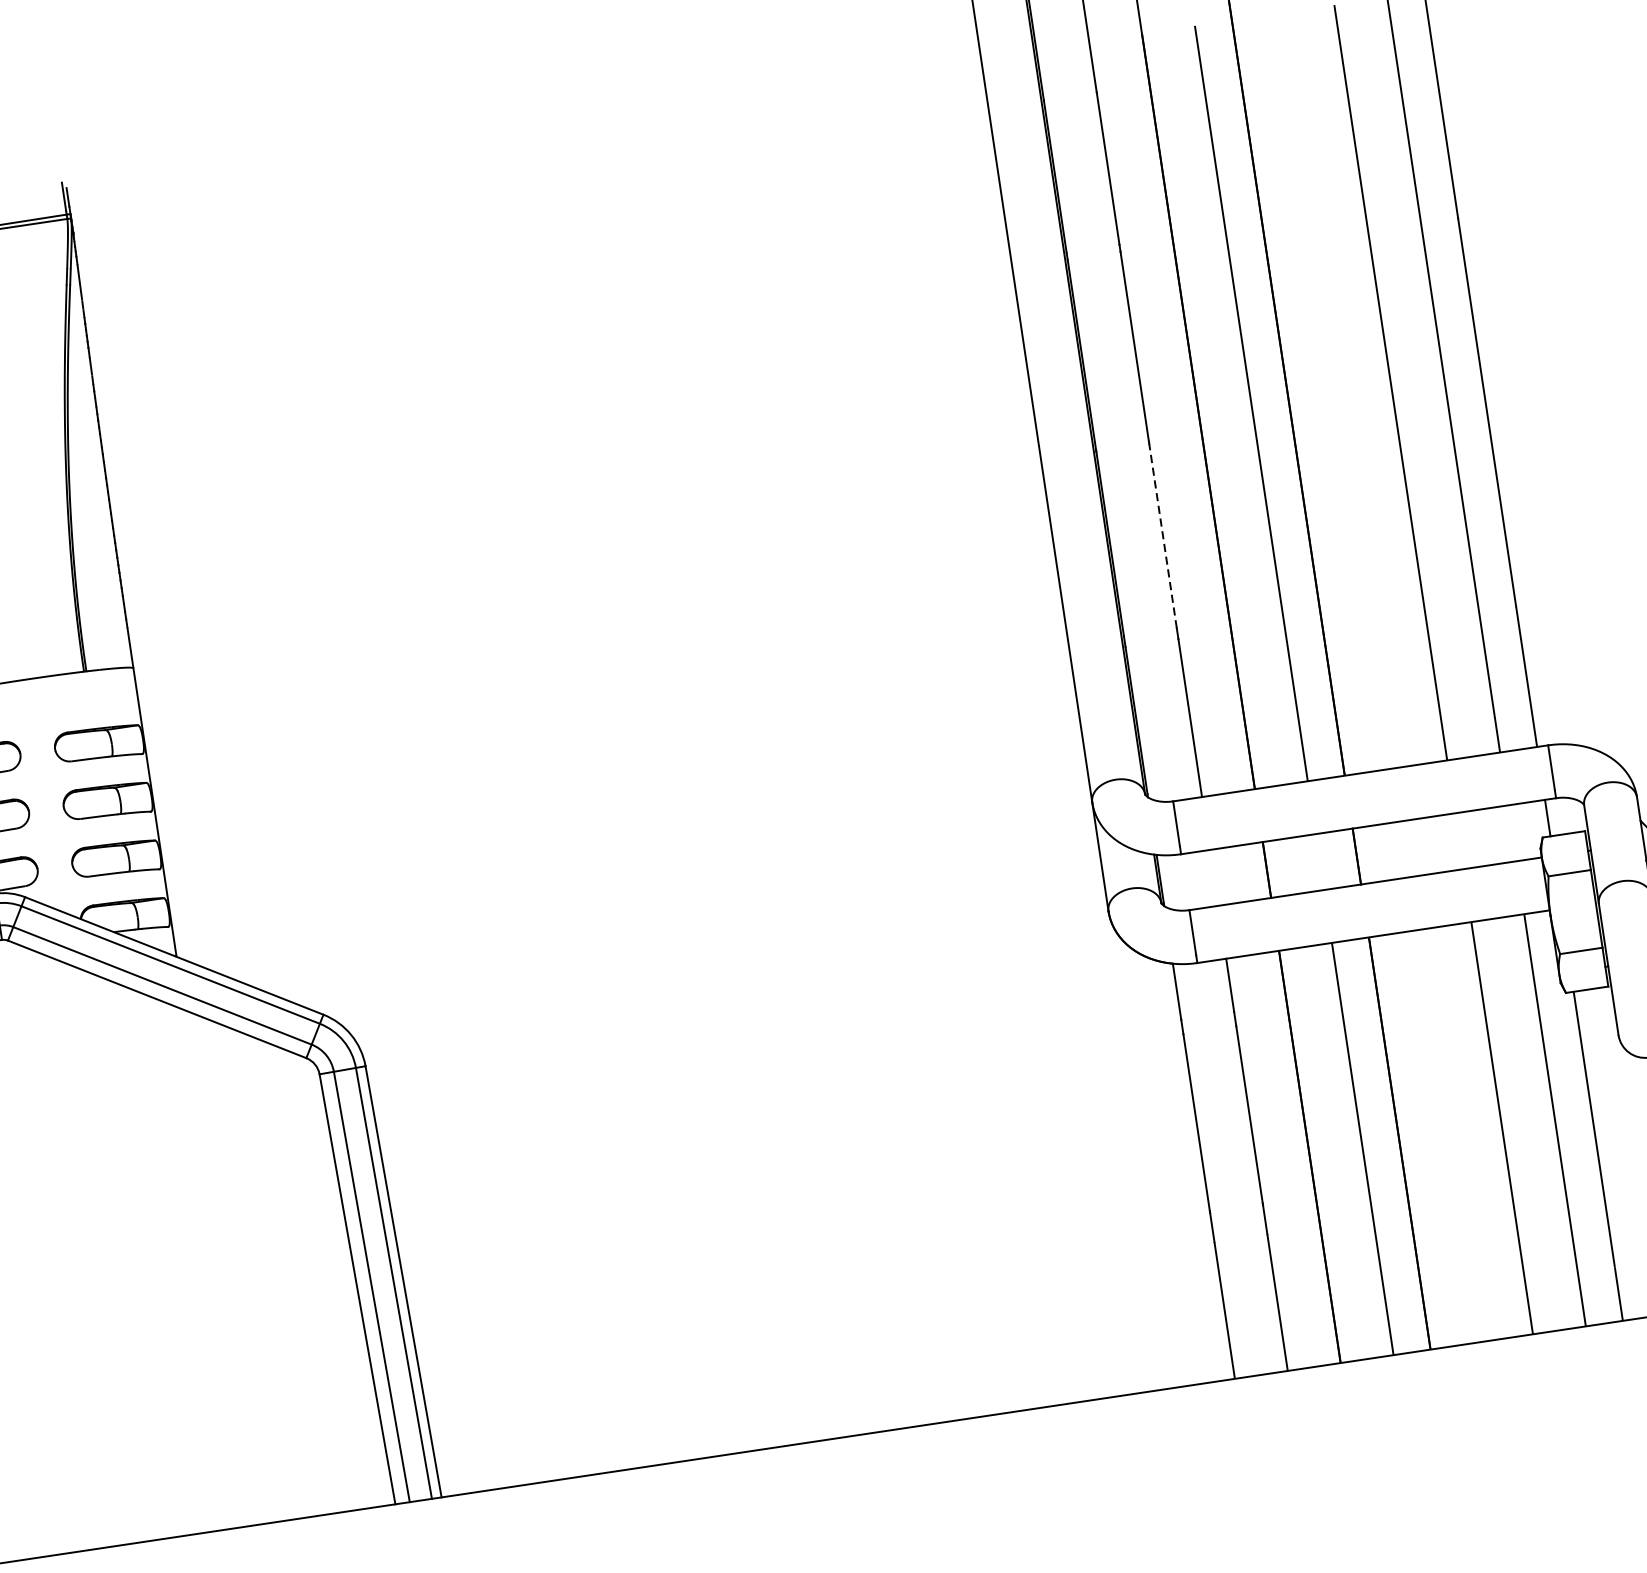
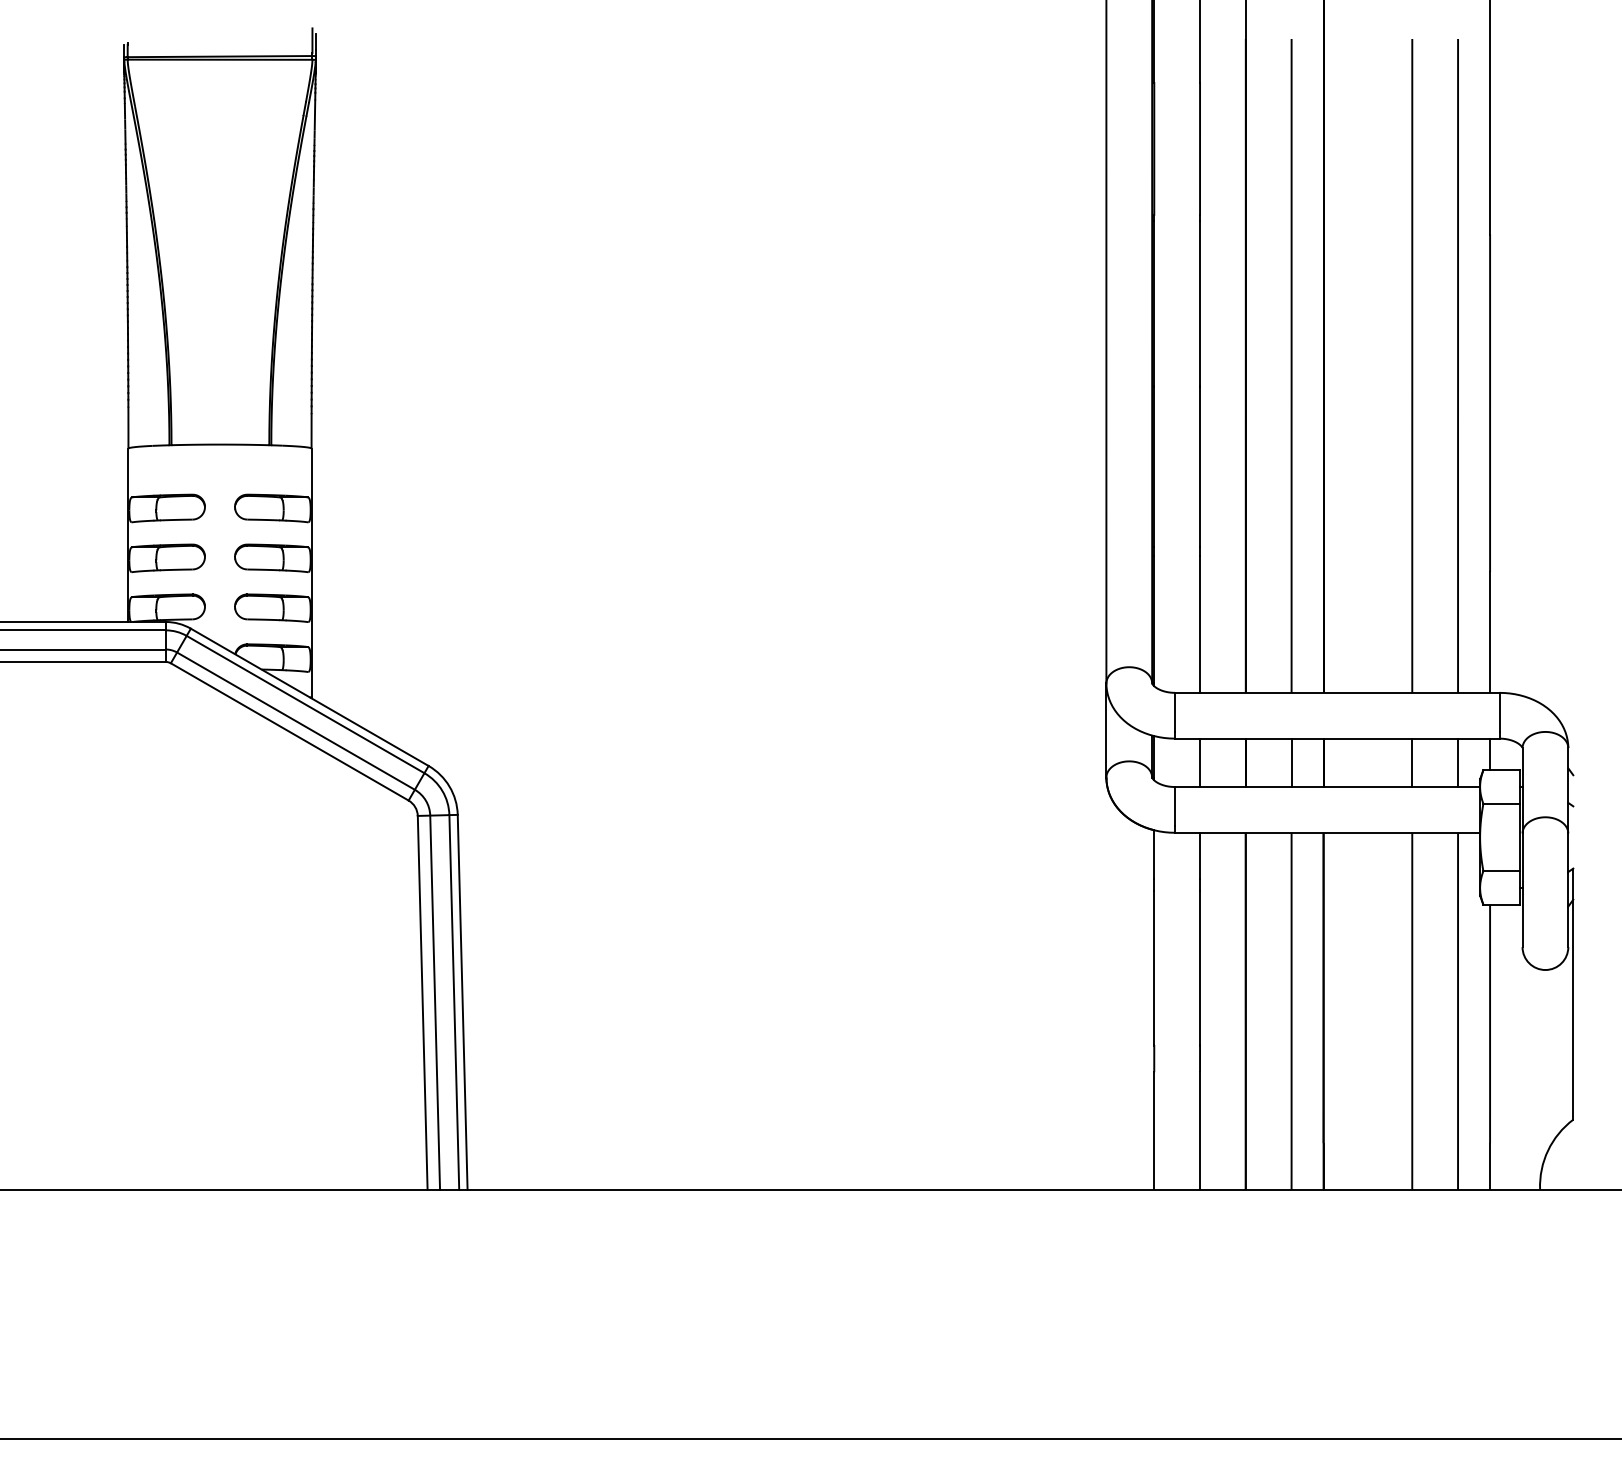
line: (1163, 536) -> (1200, 467), dashed -> solid
line: (1512, 832) -> (1458, 762), added
line: (1459, 840) -> (1412, 762), added
line: (1319, 861) -> (1291, 762), added
line: (1214, 877) -> (1200, 762), added

